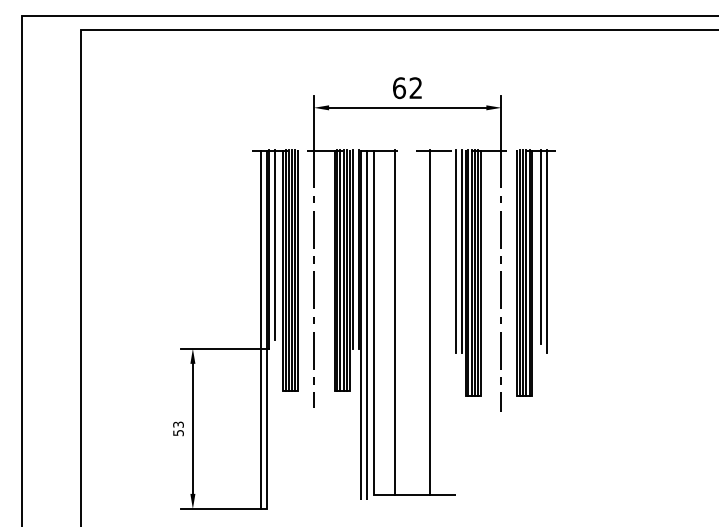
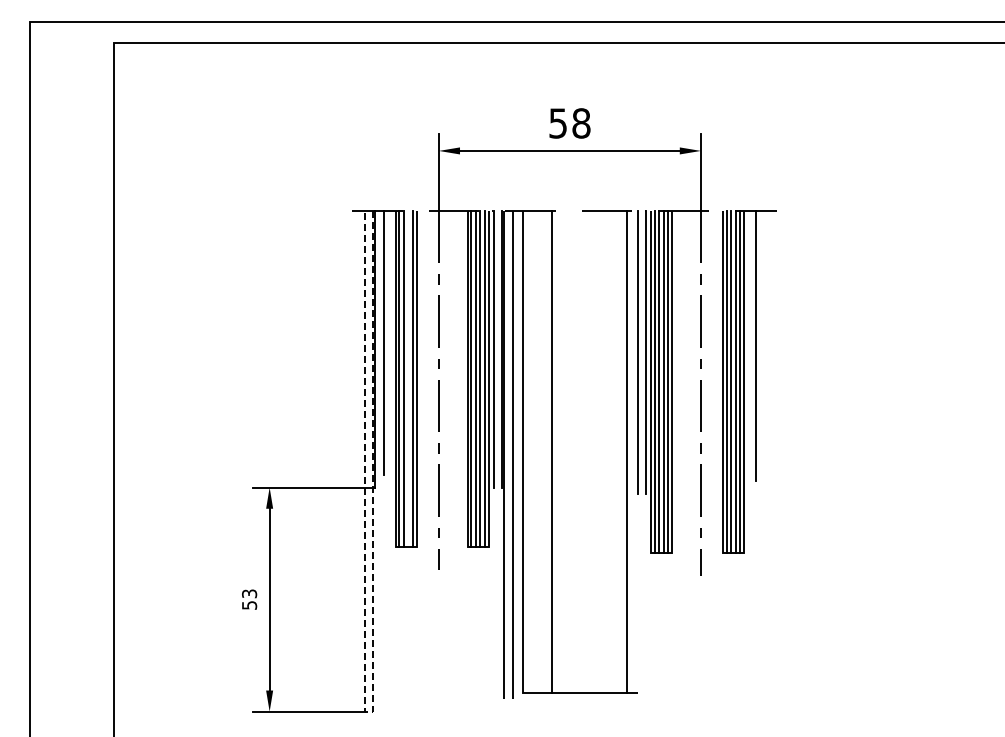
text: (407, 88) -> (569, 123), 62 -> 58
line: (546, 251) -> (764, 351), removed
line: (292, 270) -> (408, 378), removed
line: (430, 322) -> (627, 451), moved
line: (263, 508) -> (368, 711), solid -> dashed

